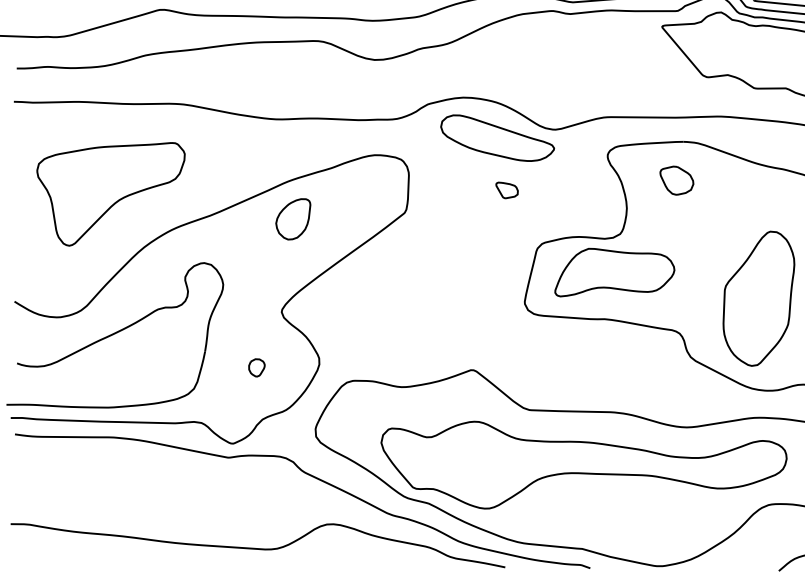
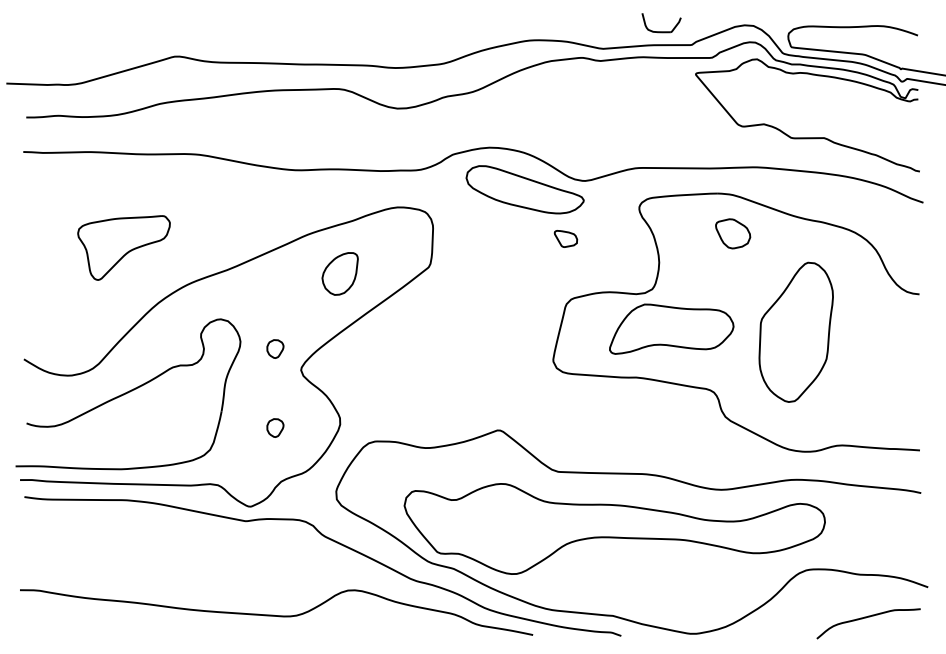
part: (677, 180) -> (733, 233), moved
part: (506, 189) -> (565, 238), moved
part: (110, 193) -> (123, 247), size x0.6
part: (292, 218) -> (339, 273), moved
part: (614, 271) -> (671, 328), moved
part: (256, 291) -> (275, 348), added
part: (758, 297) -> (795, 331), moved

